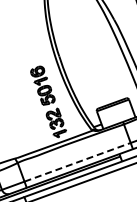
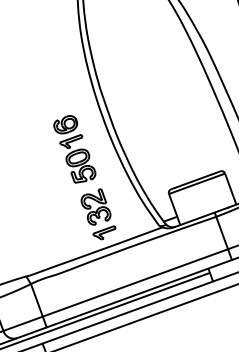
line: (77, 162) -> (135, 283), dashed -> solid

